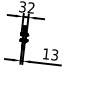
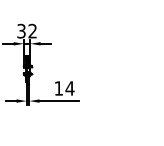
text: (54, 54) -> (69, 88), 13 -> 14

